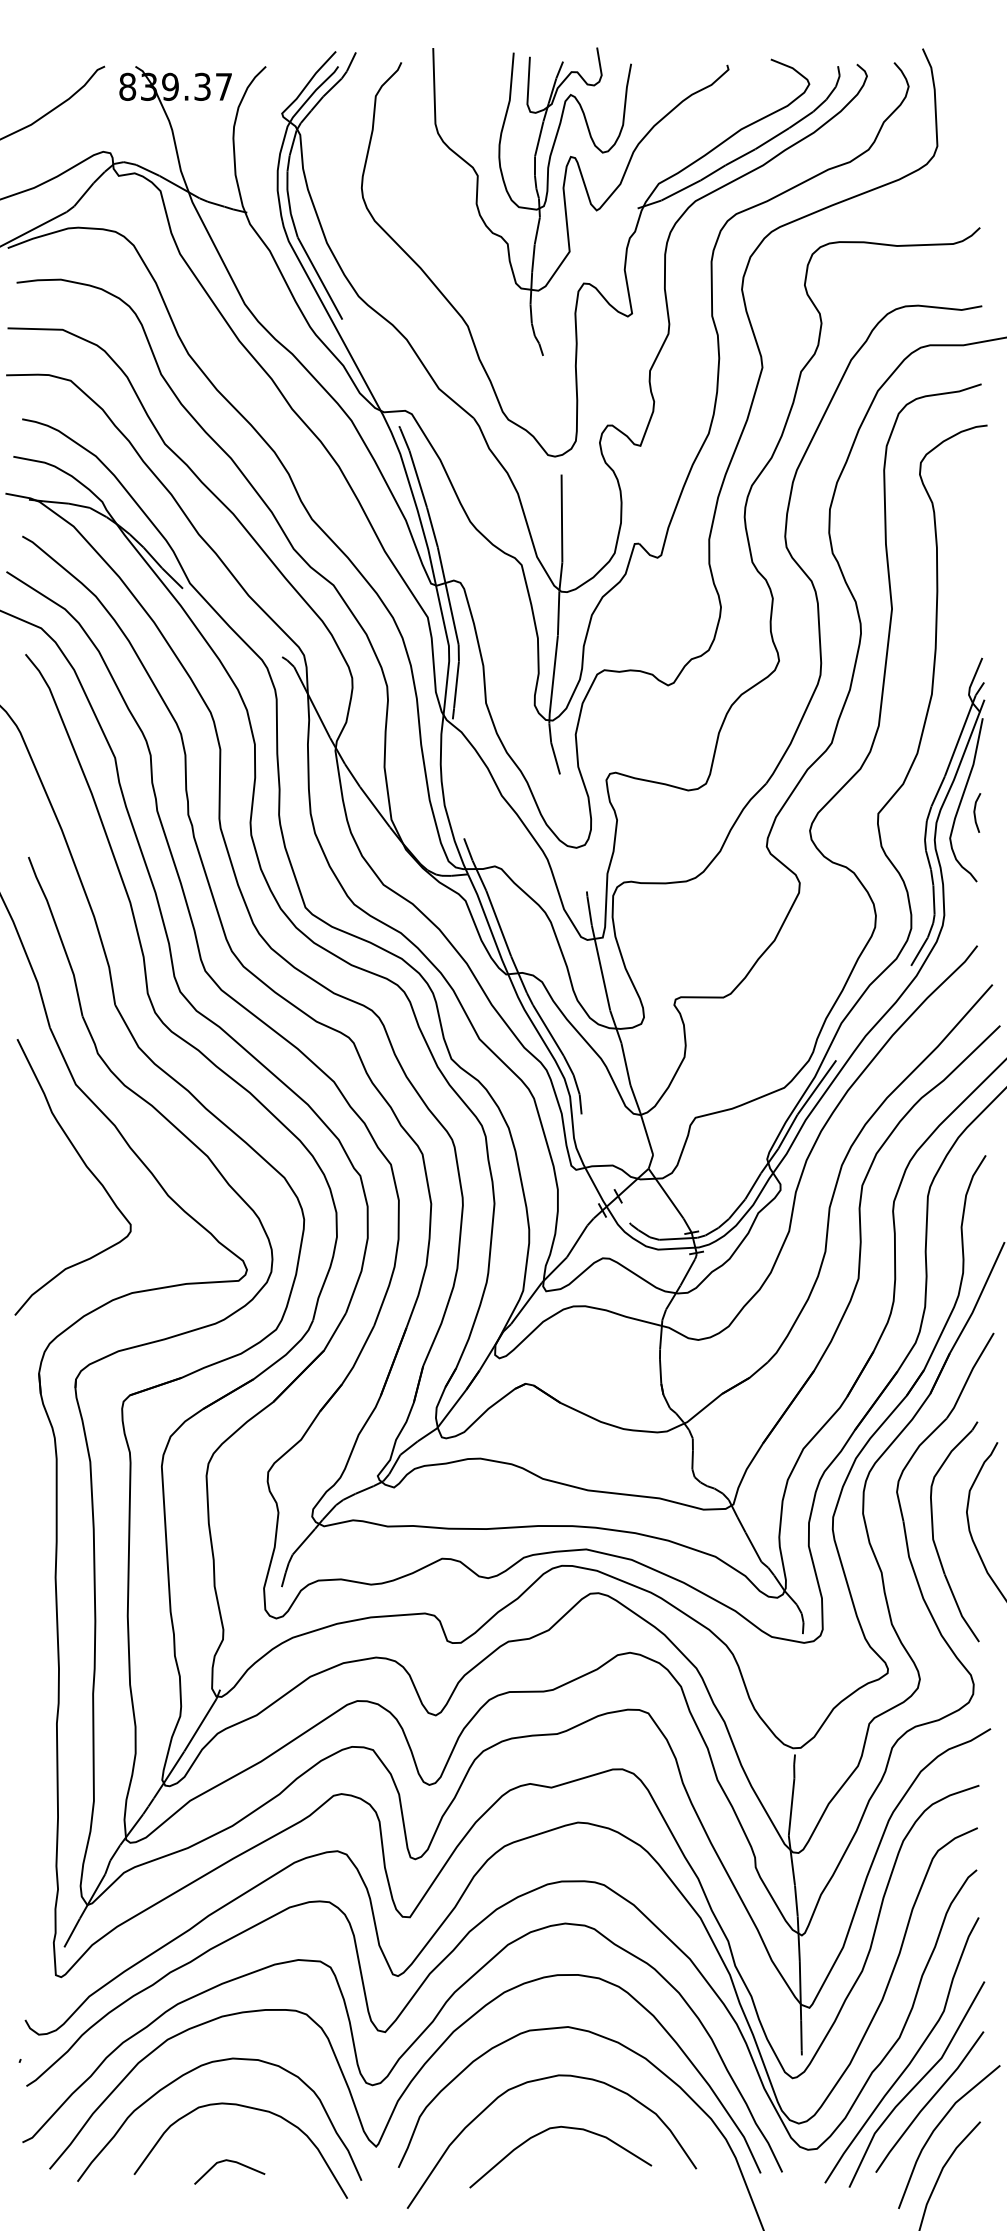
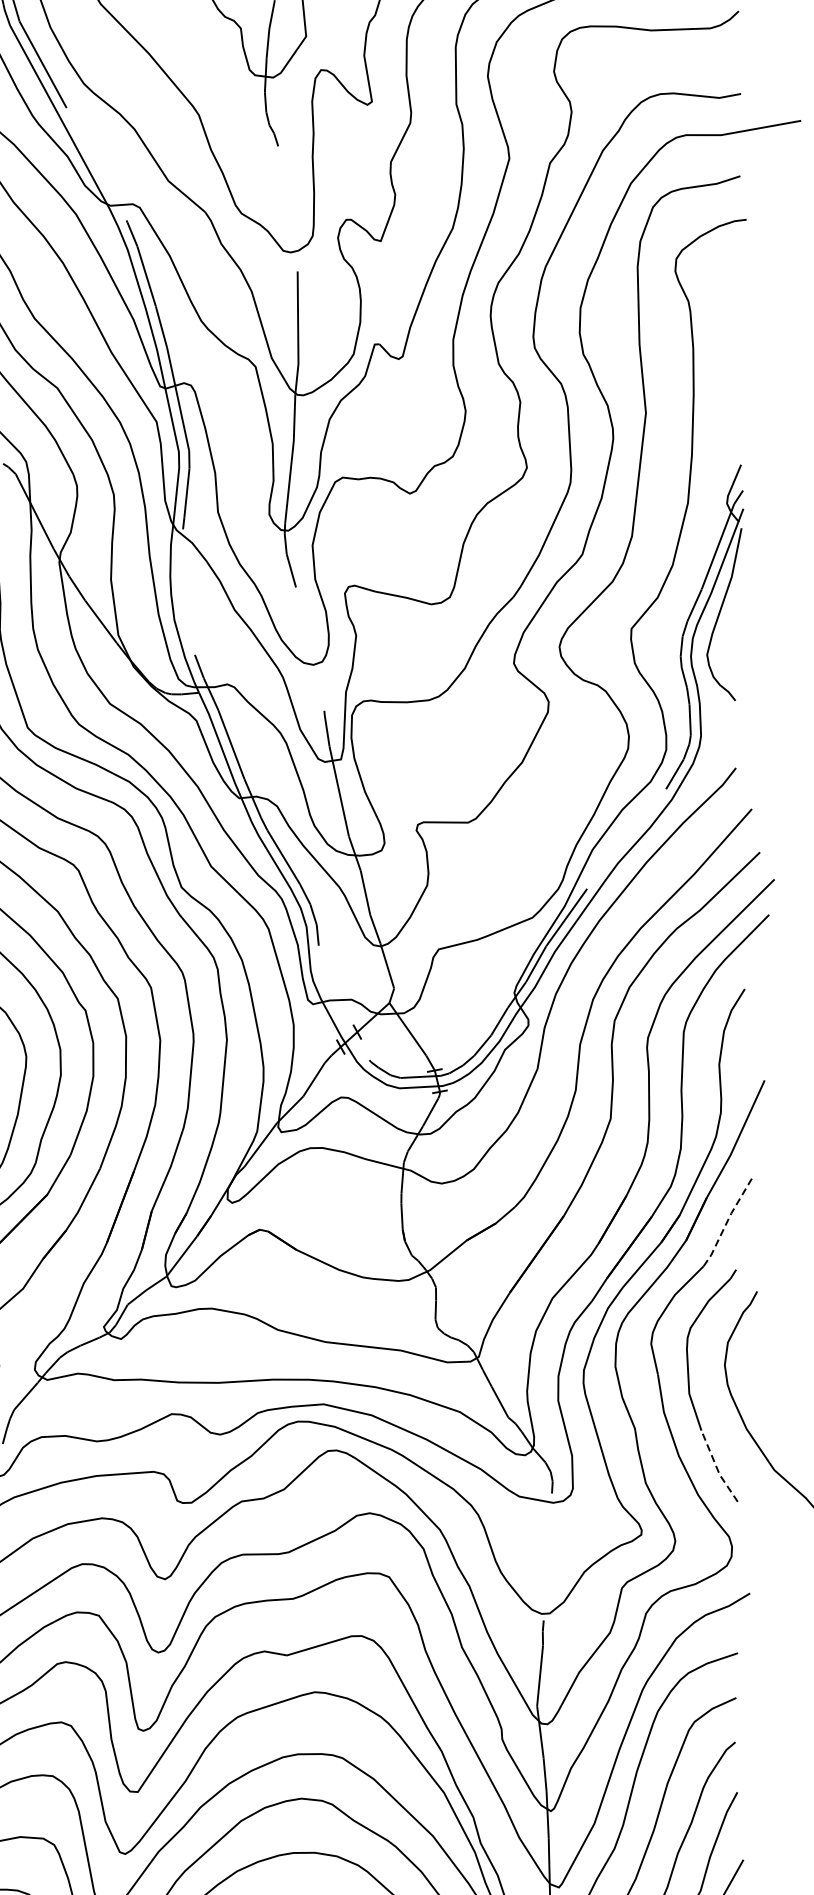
line: (975, 812) -> (733, 627), removed
line: (970, 1374) -> (728, 1219), solid -> dashed
line: (959, 1609) -> (717, 1467), solid -> dashed

